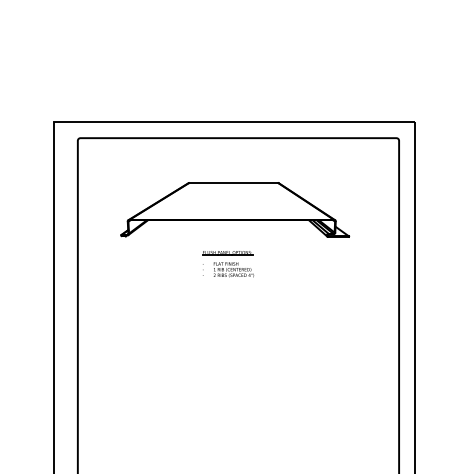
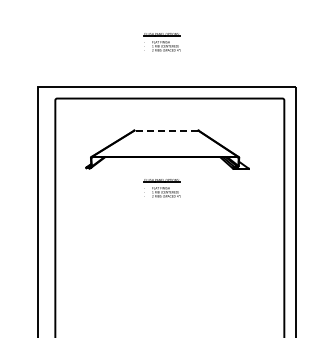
part: (226, 59) -> (161, 42), added
line: (233, 182) -> (166, 130), solid -> dashed

